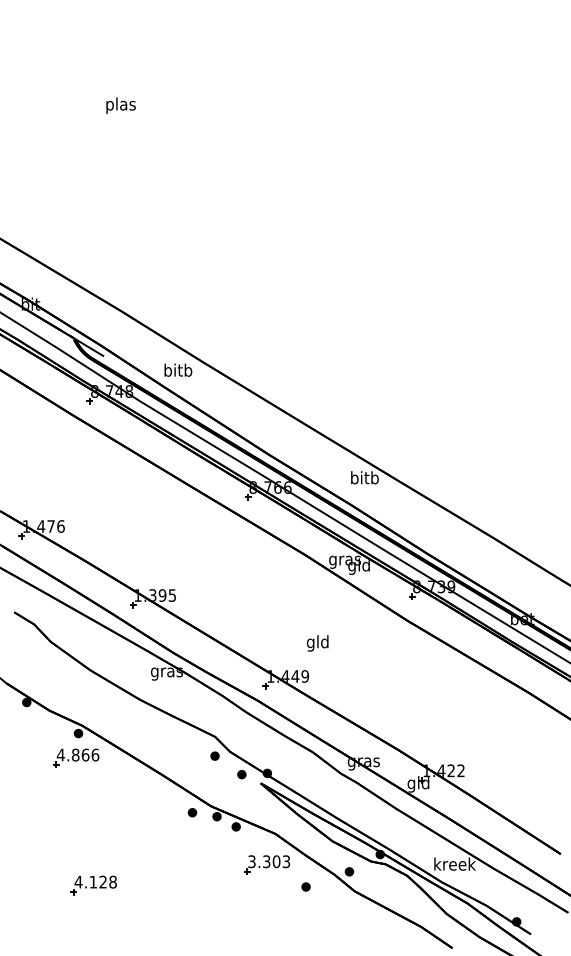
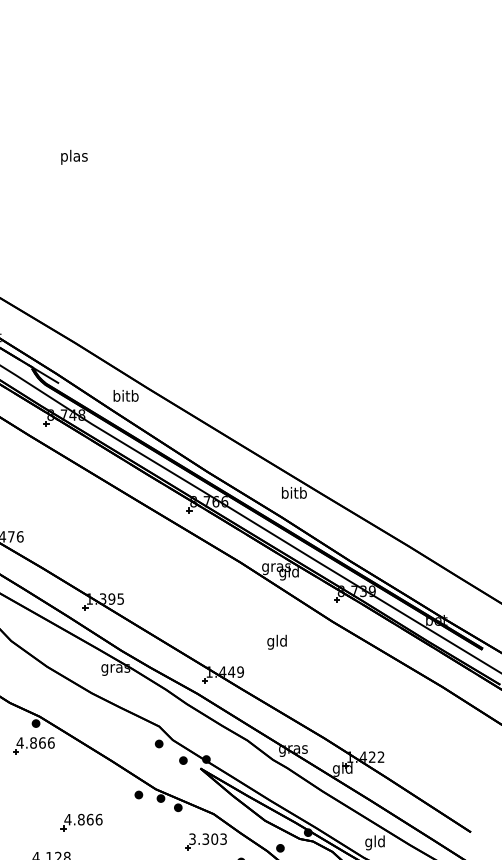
text: (317, 643) -> (276, 642), moved
part: (129, 842) -> (82, 821), added
text: (454, 865) -> (375, 842), kreek -> gld

